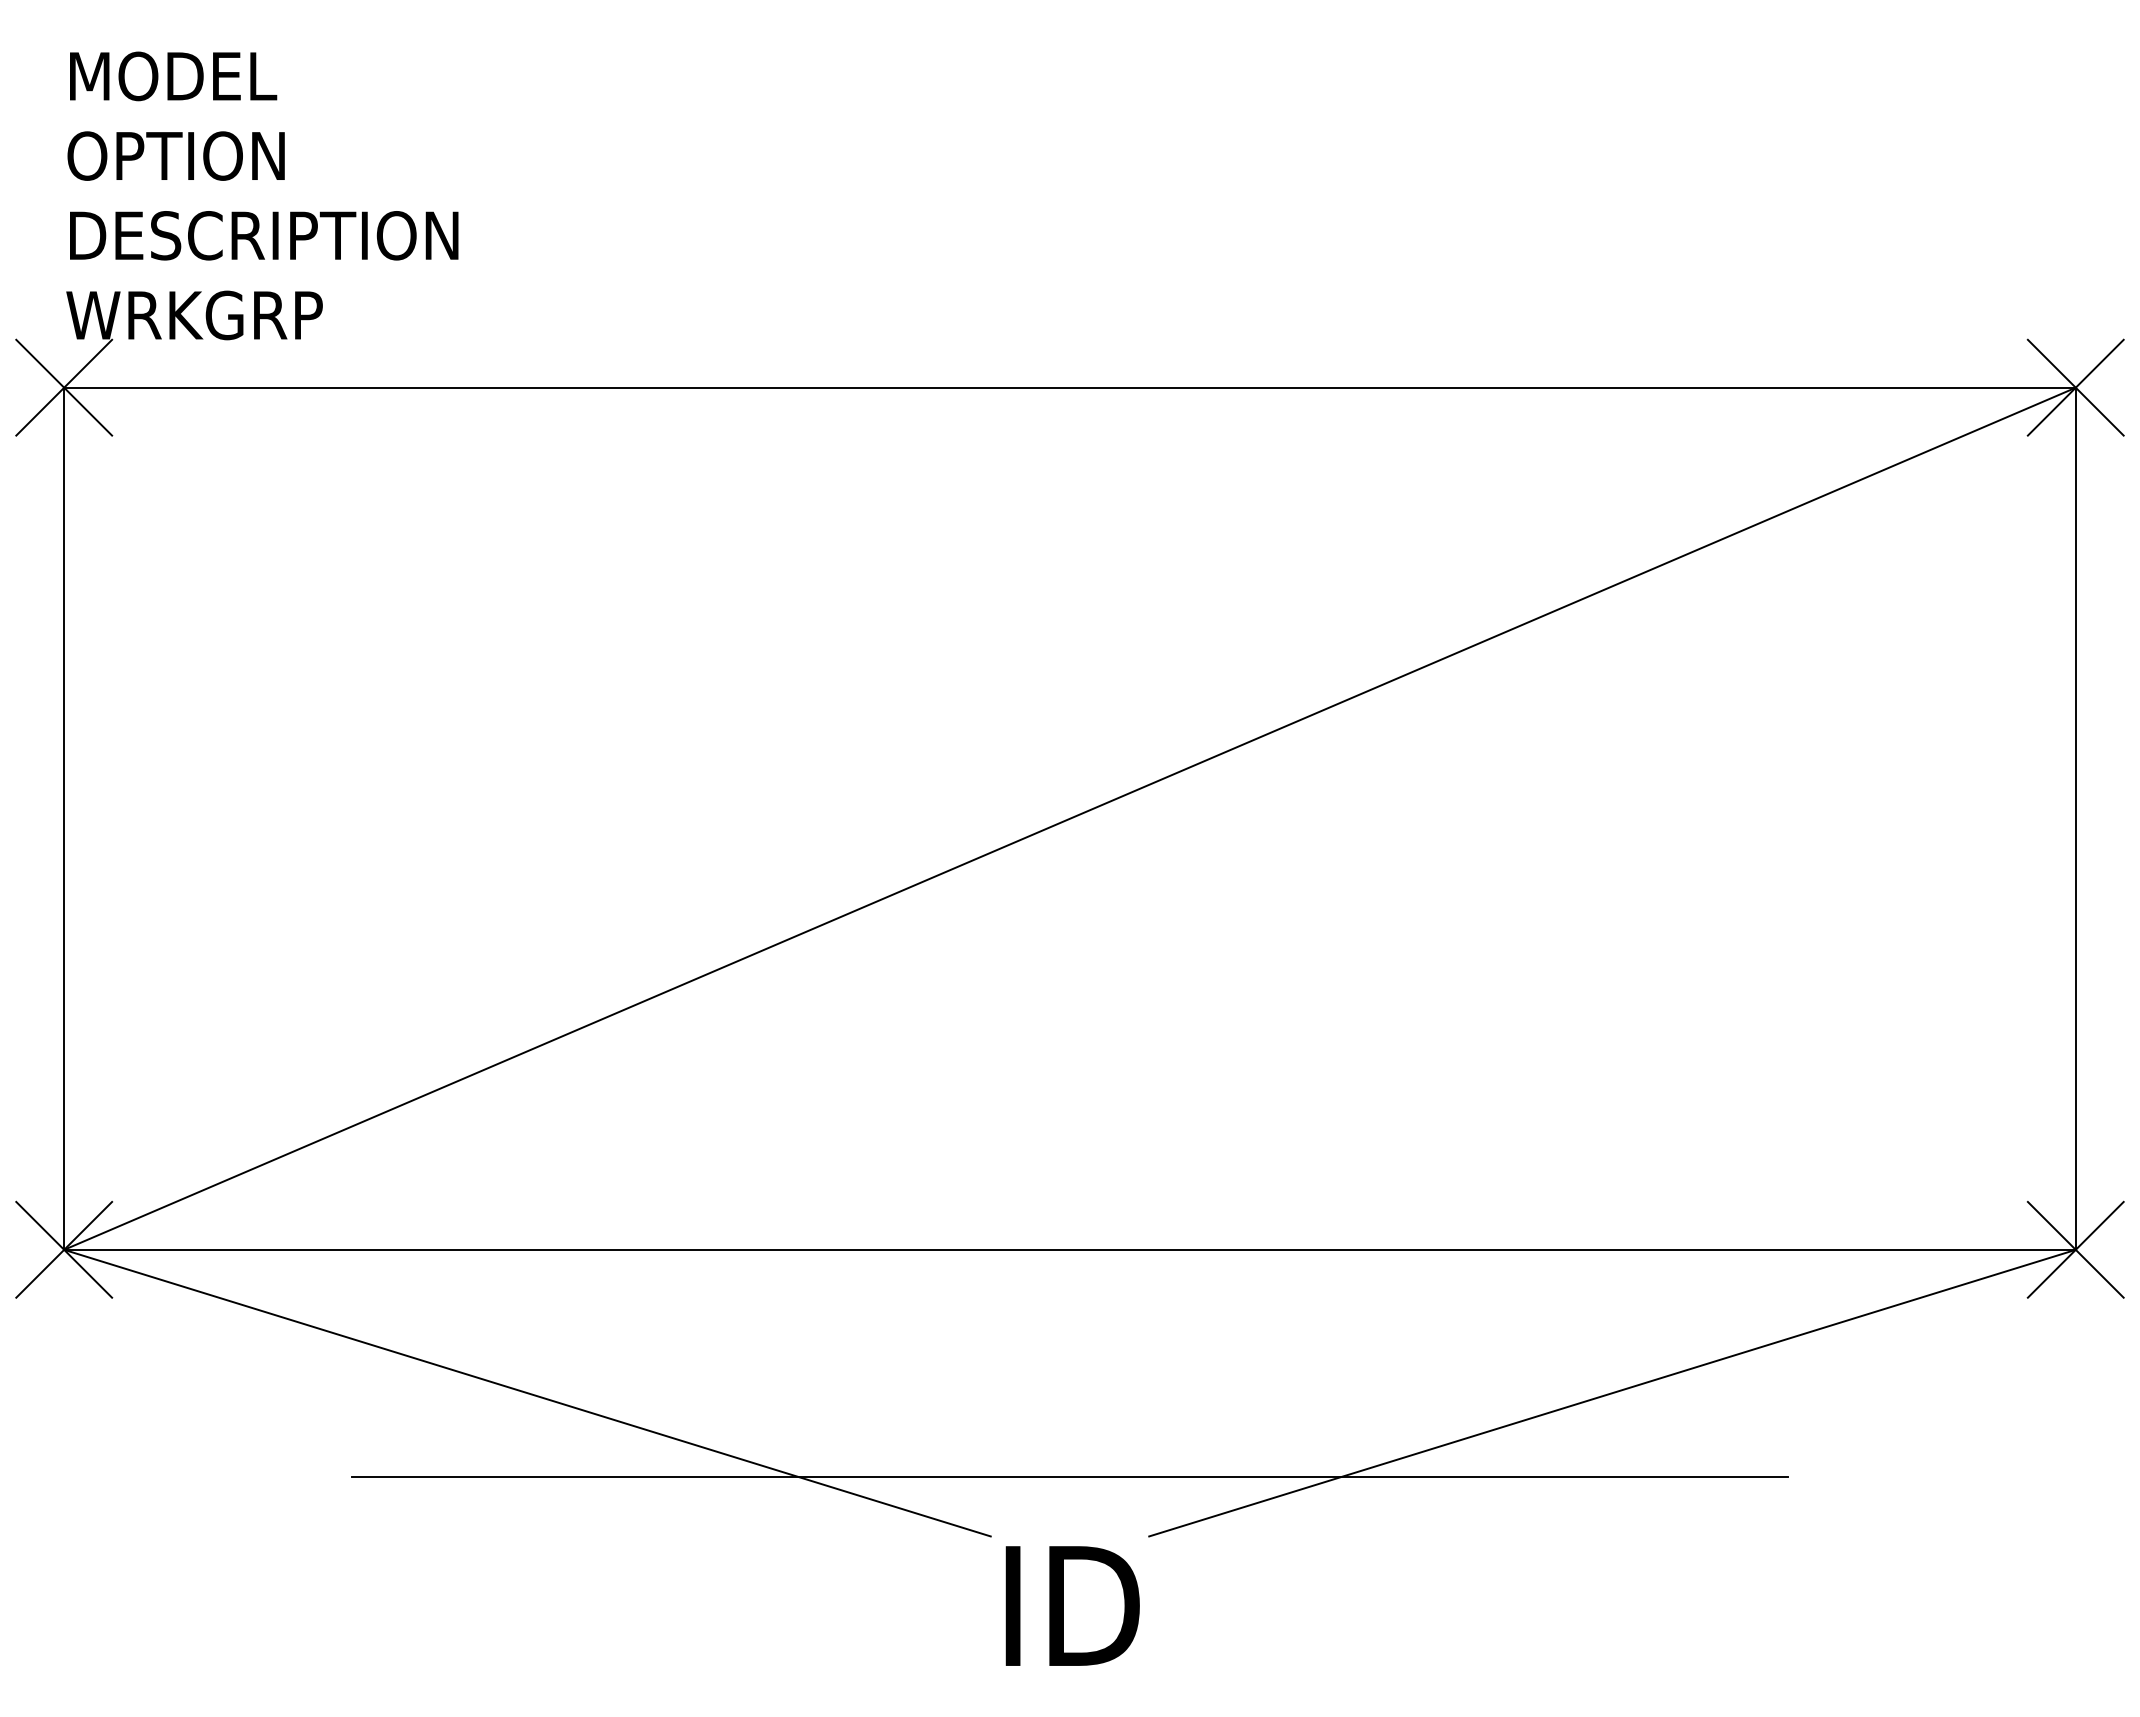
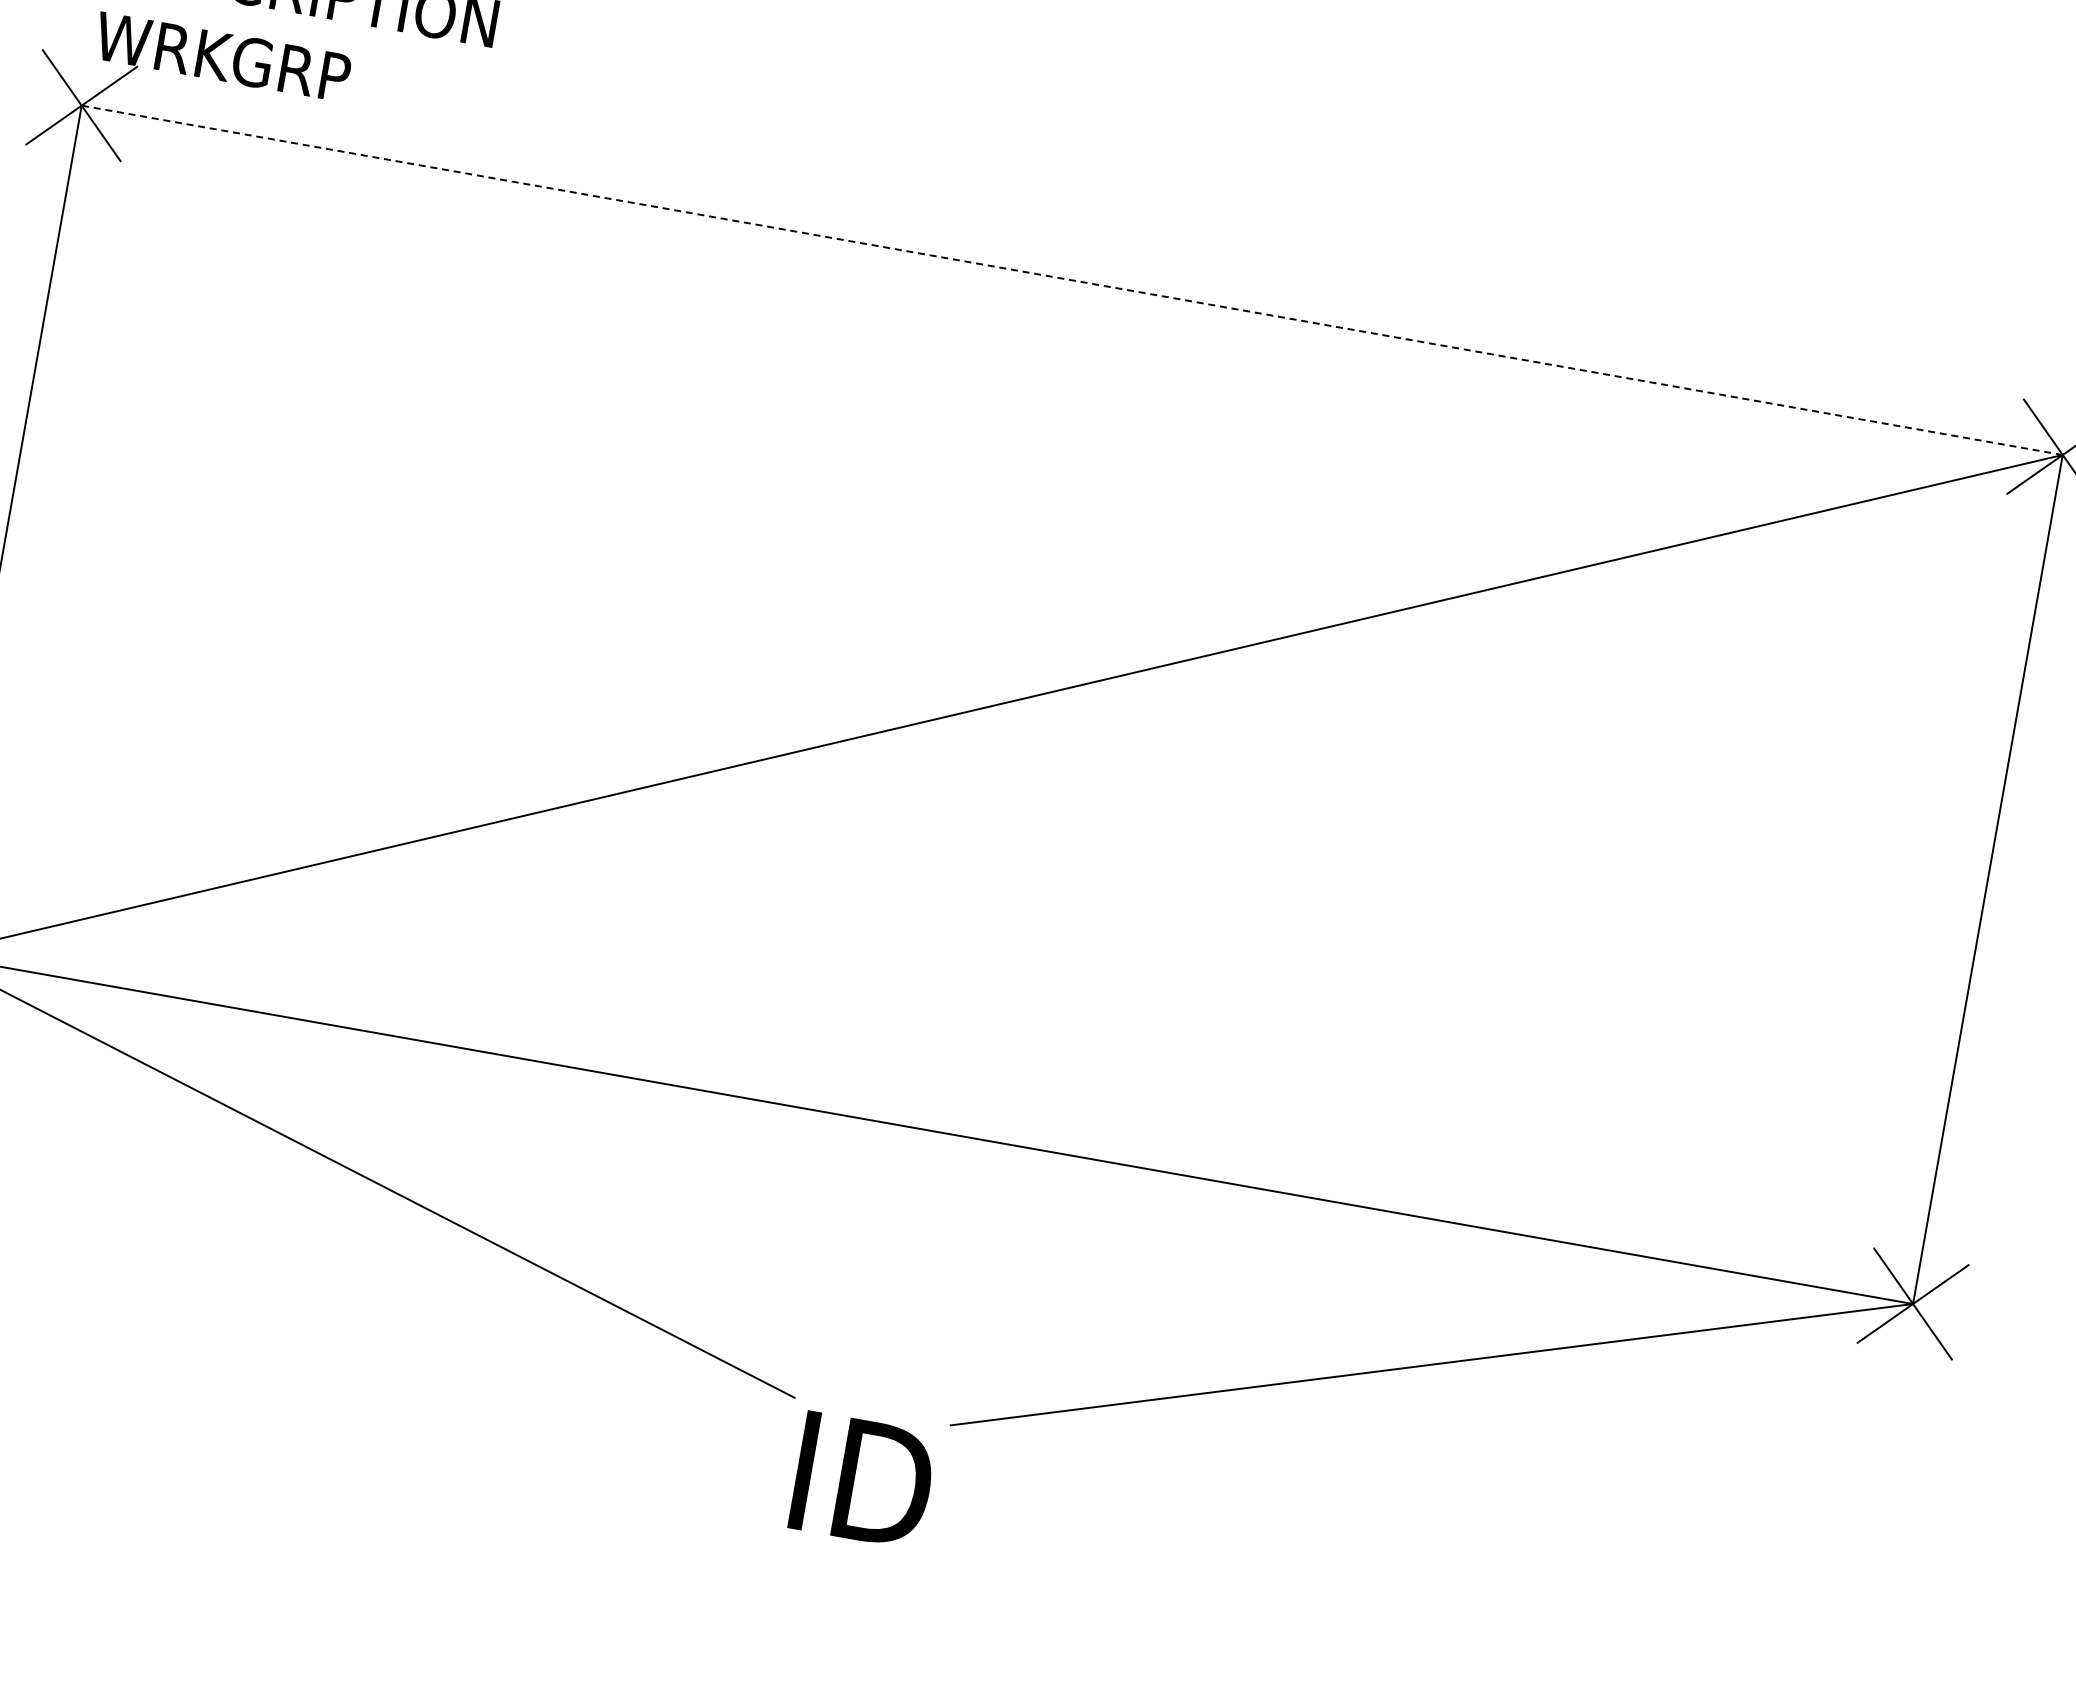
line: (1070, 387) -> (1072, 280), solid -> dashed
line: (1069, 1477) -> (882, 1353), removed

